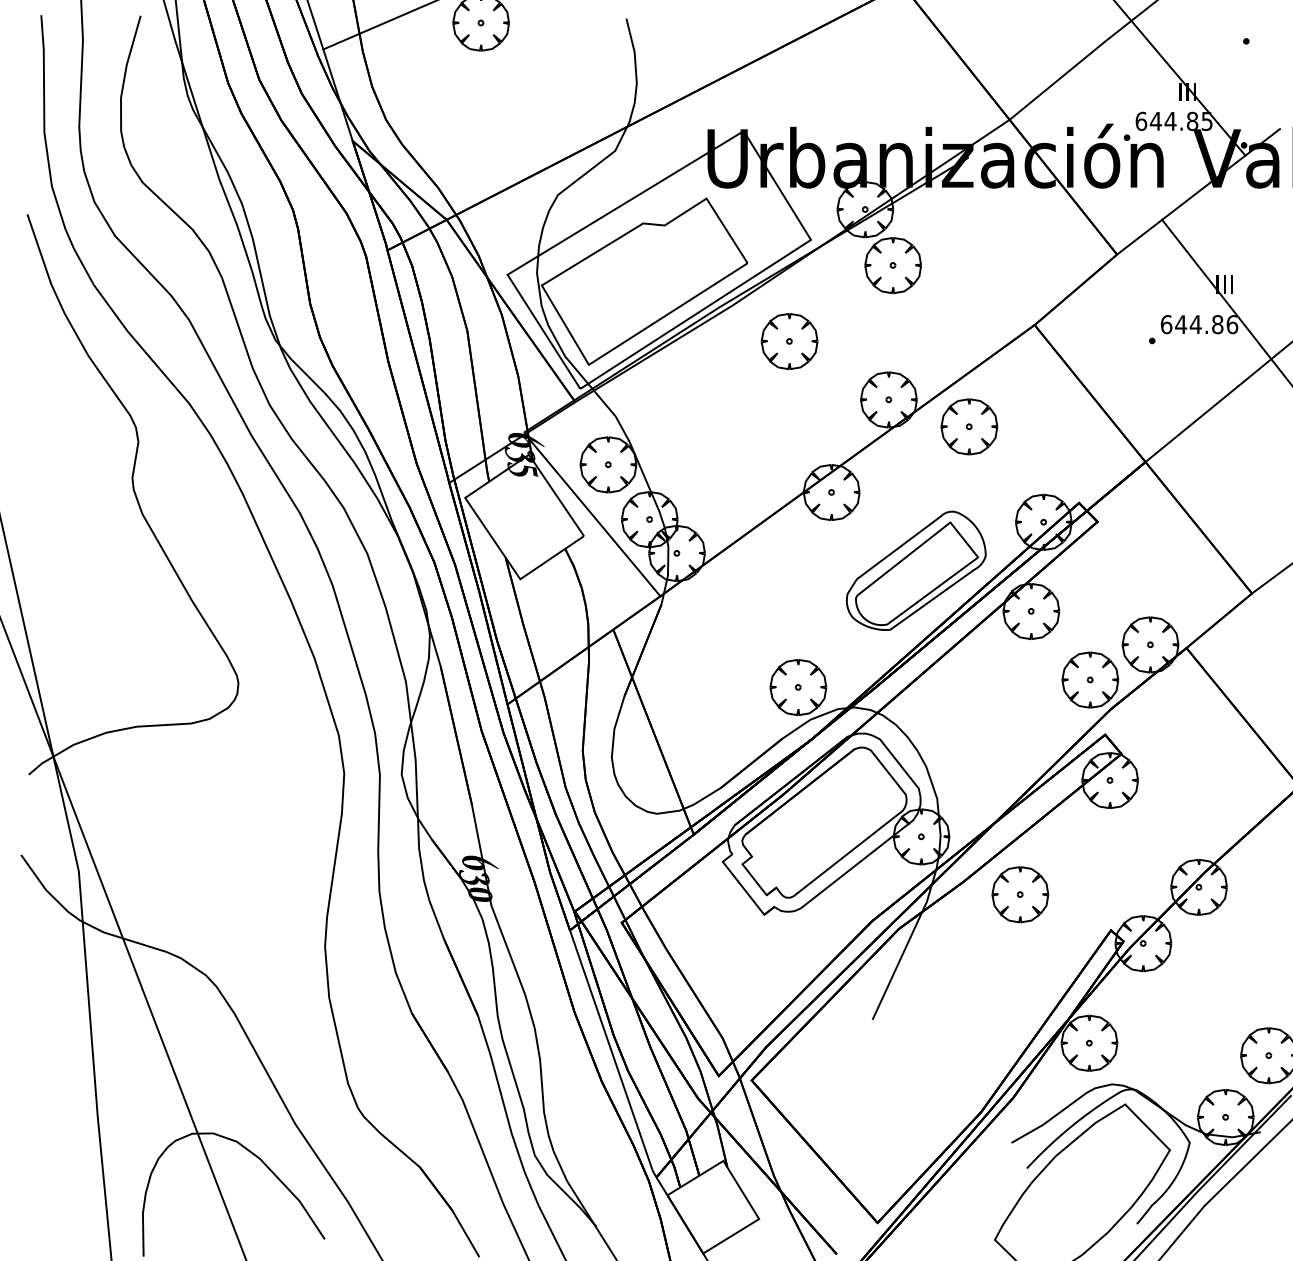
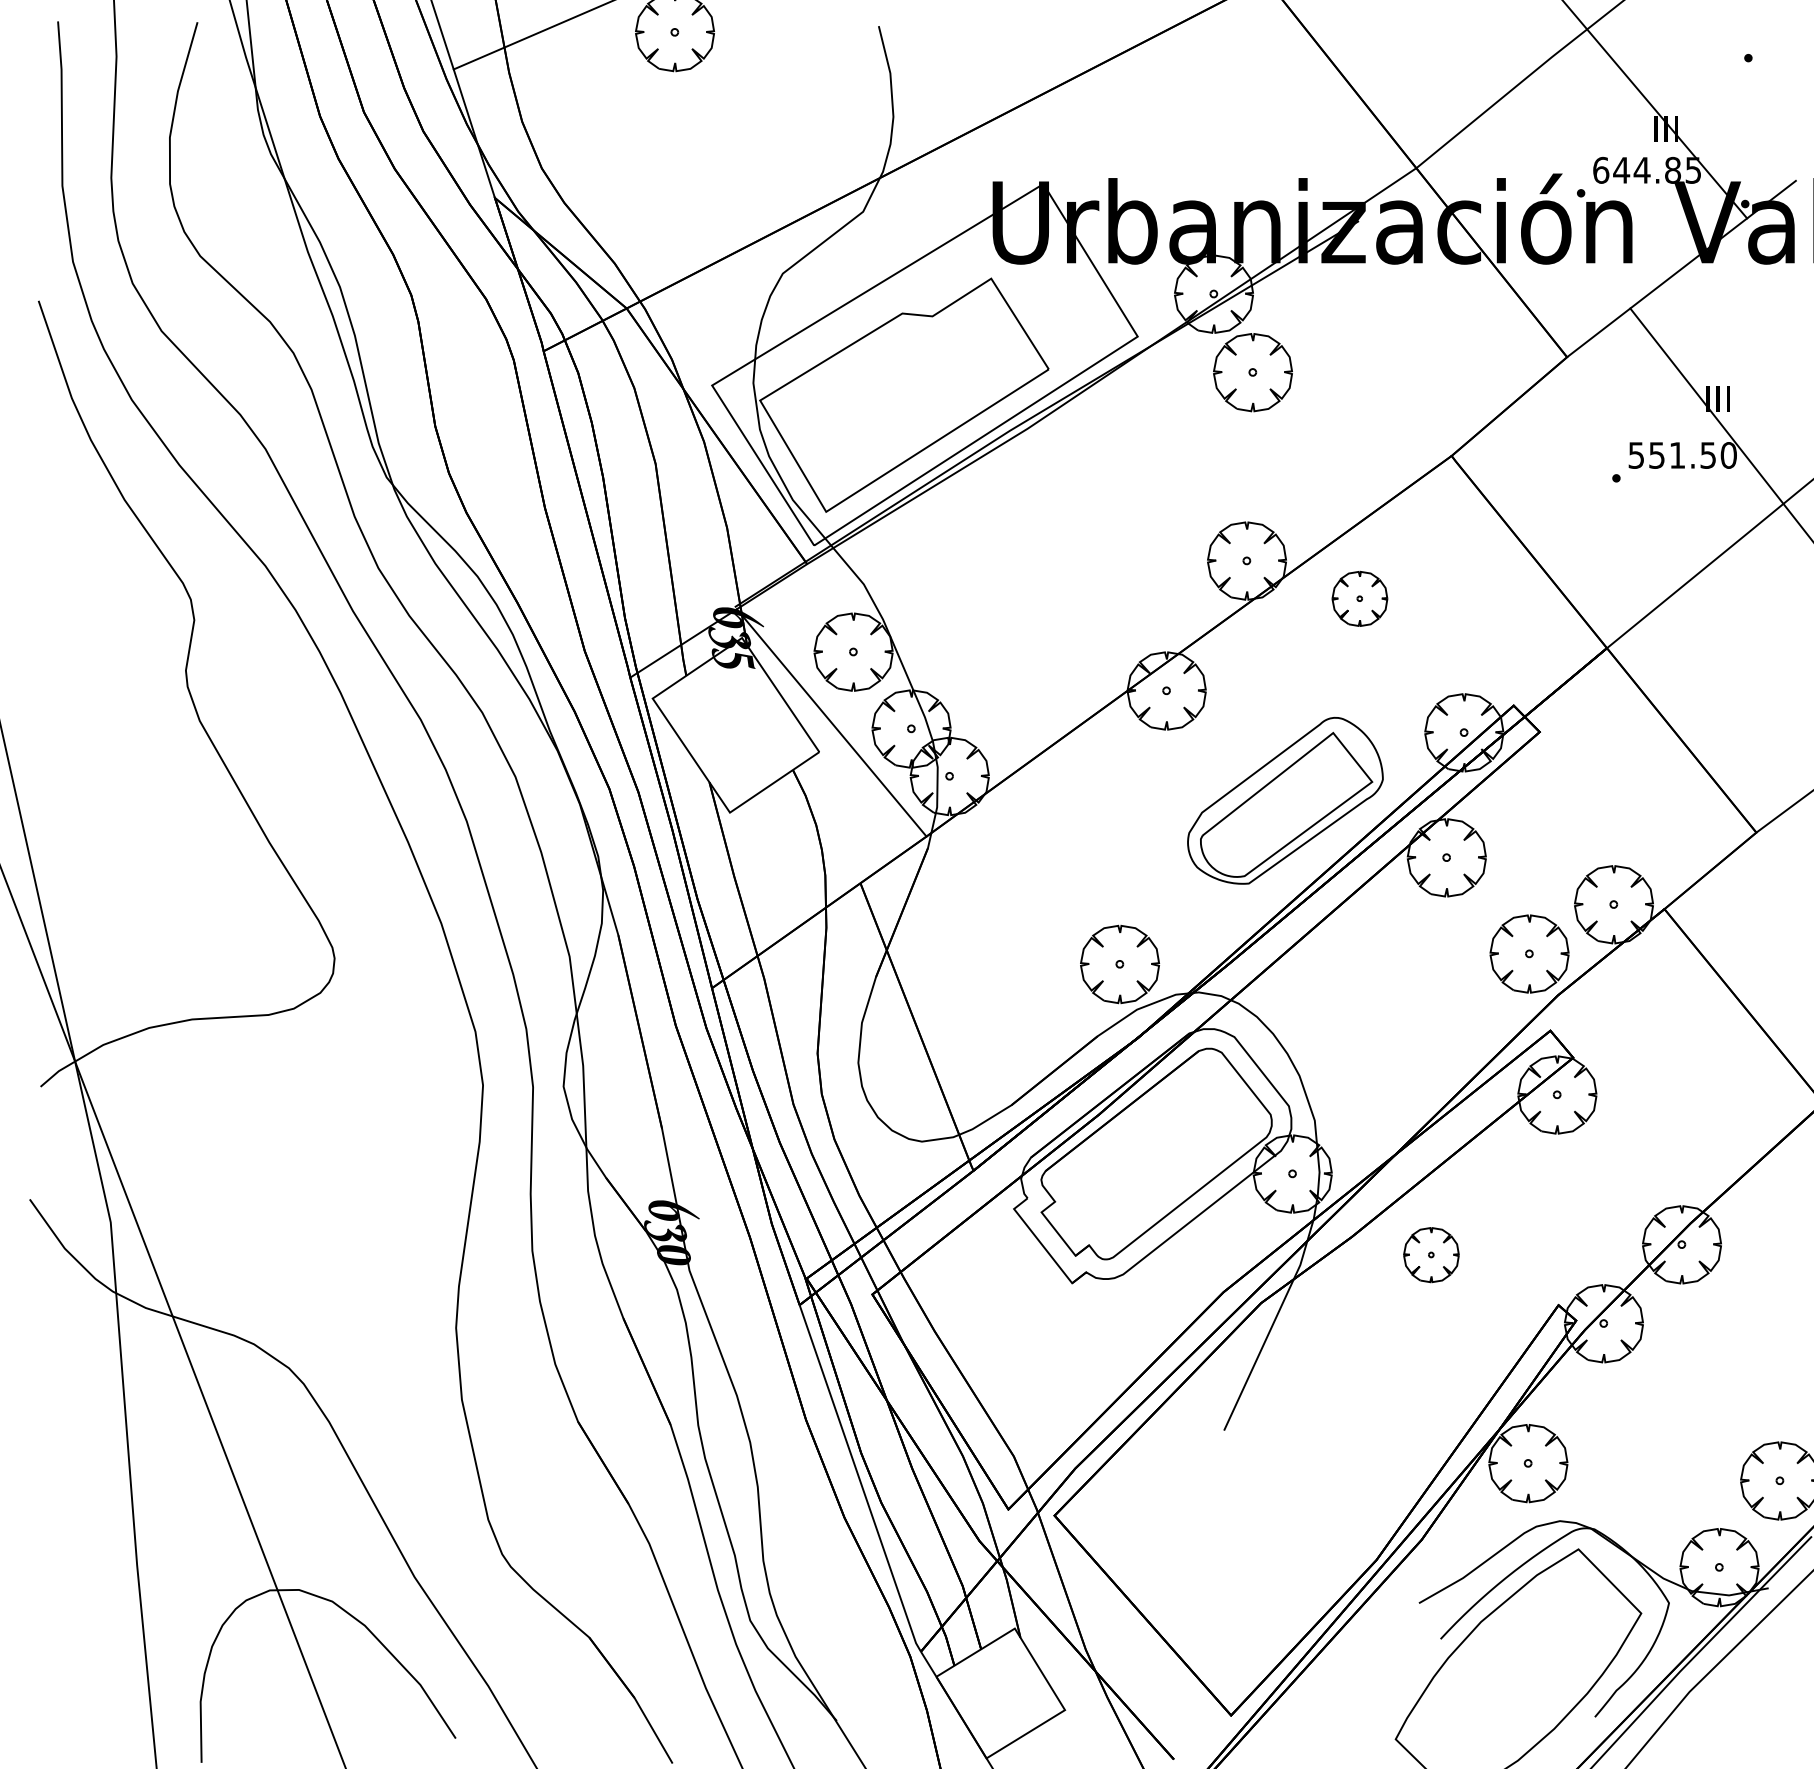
text: (1199, 324) -> (1682, 455), 644.86 -> 551.50
part: (789, 341) -> (1107, 478), removed
part: (969, 426) -> (1359, 598), size x0.7
part: (1020, 894) -> (1431, 1254), size x0.7

